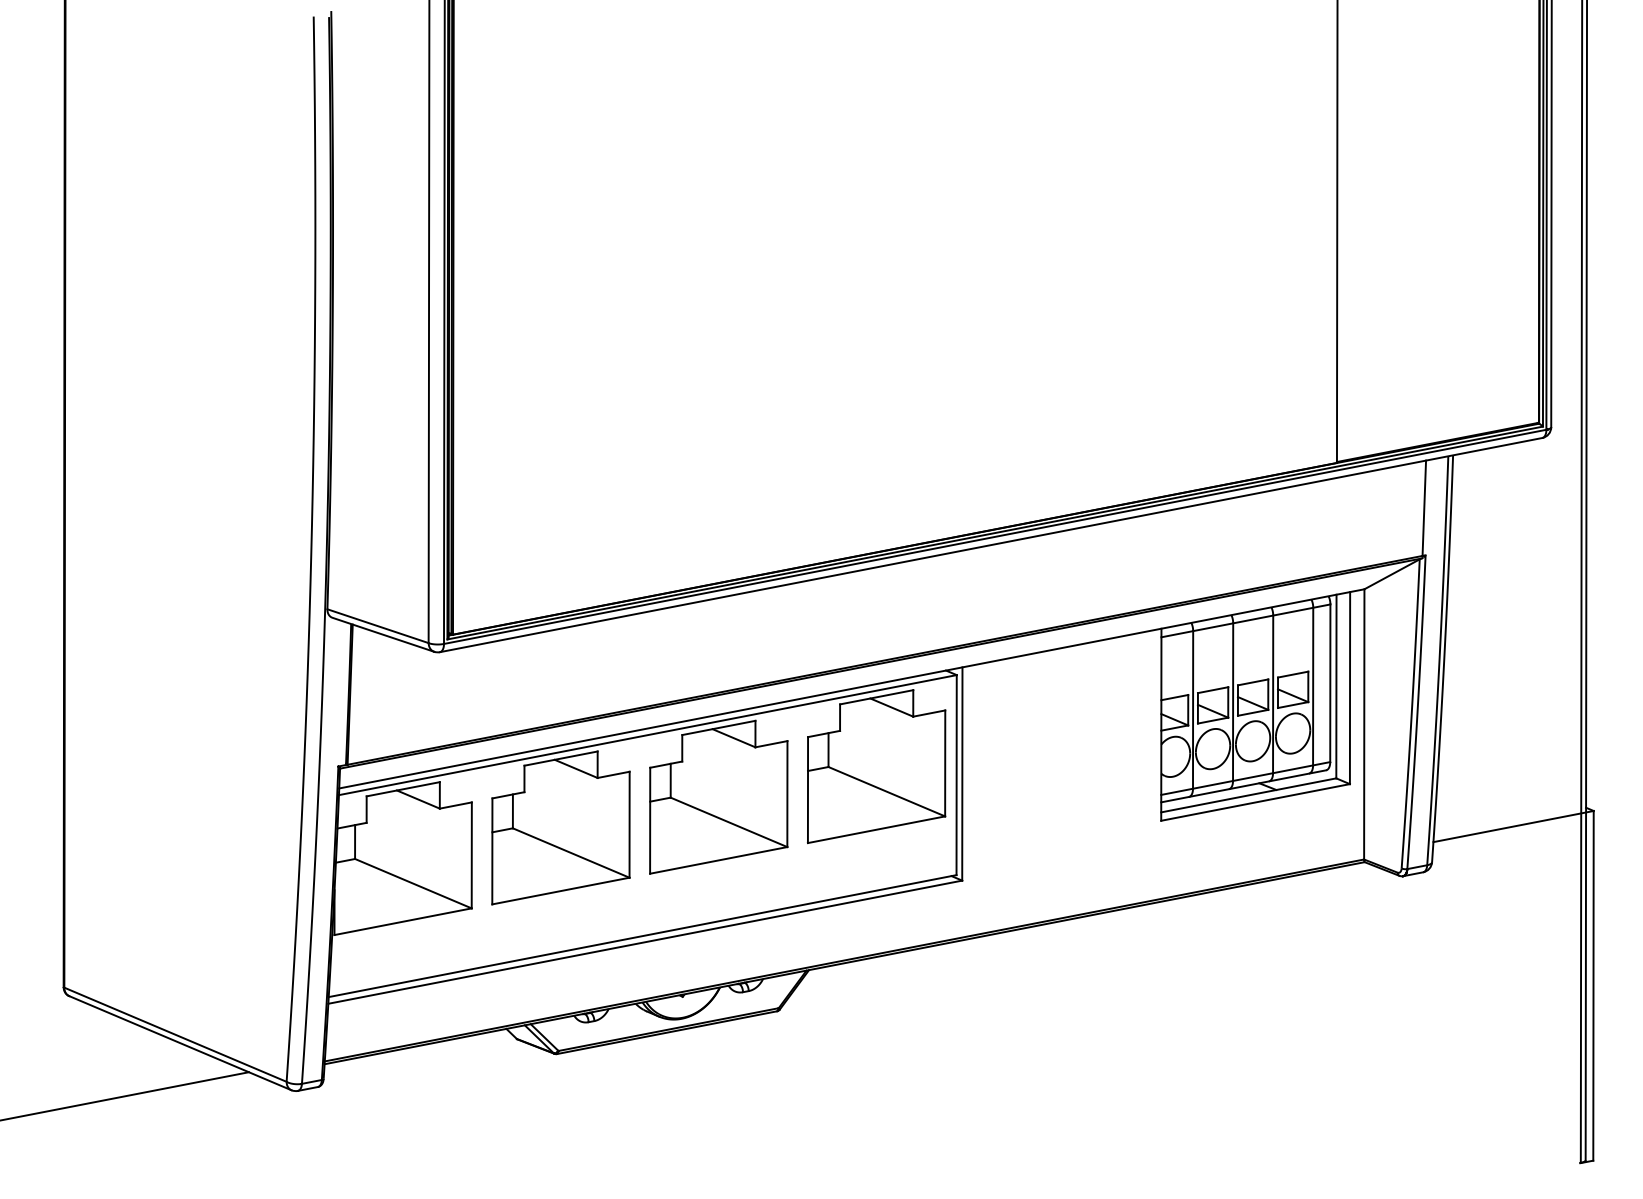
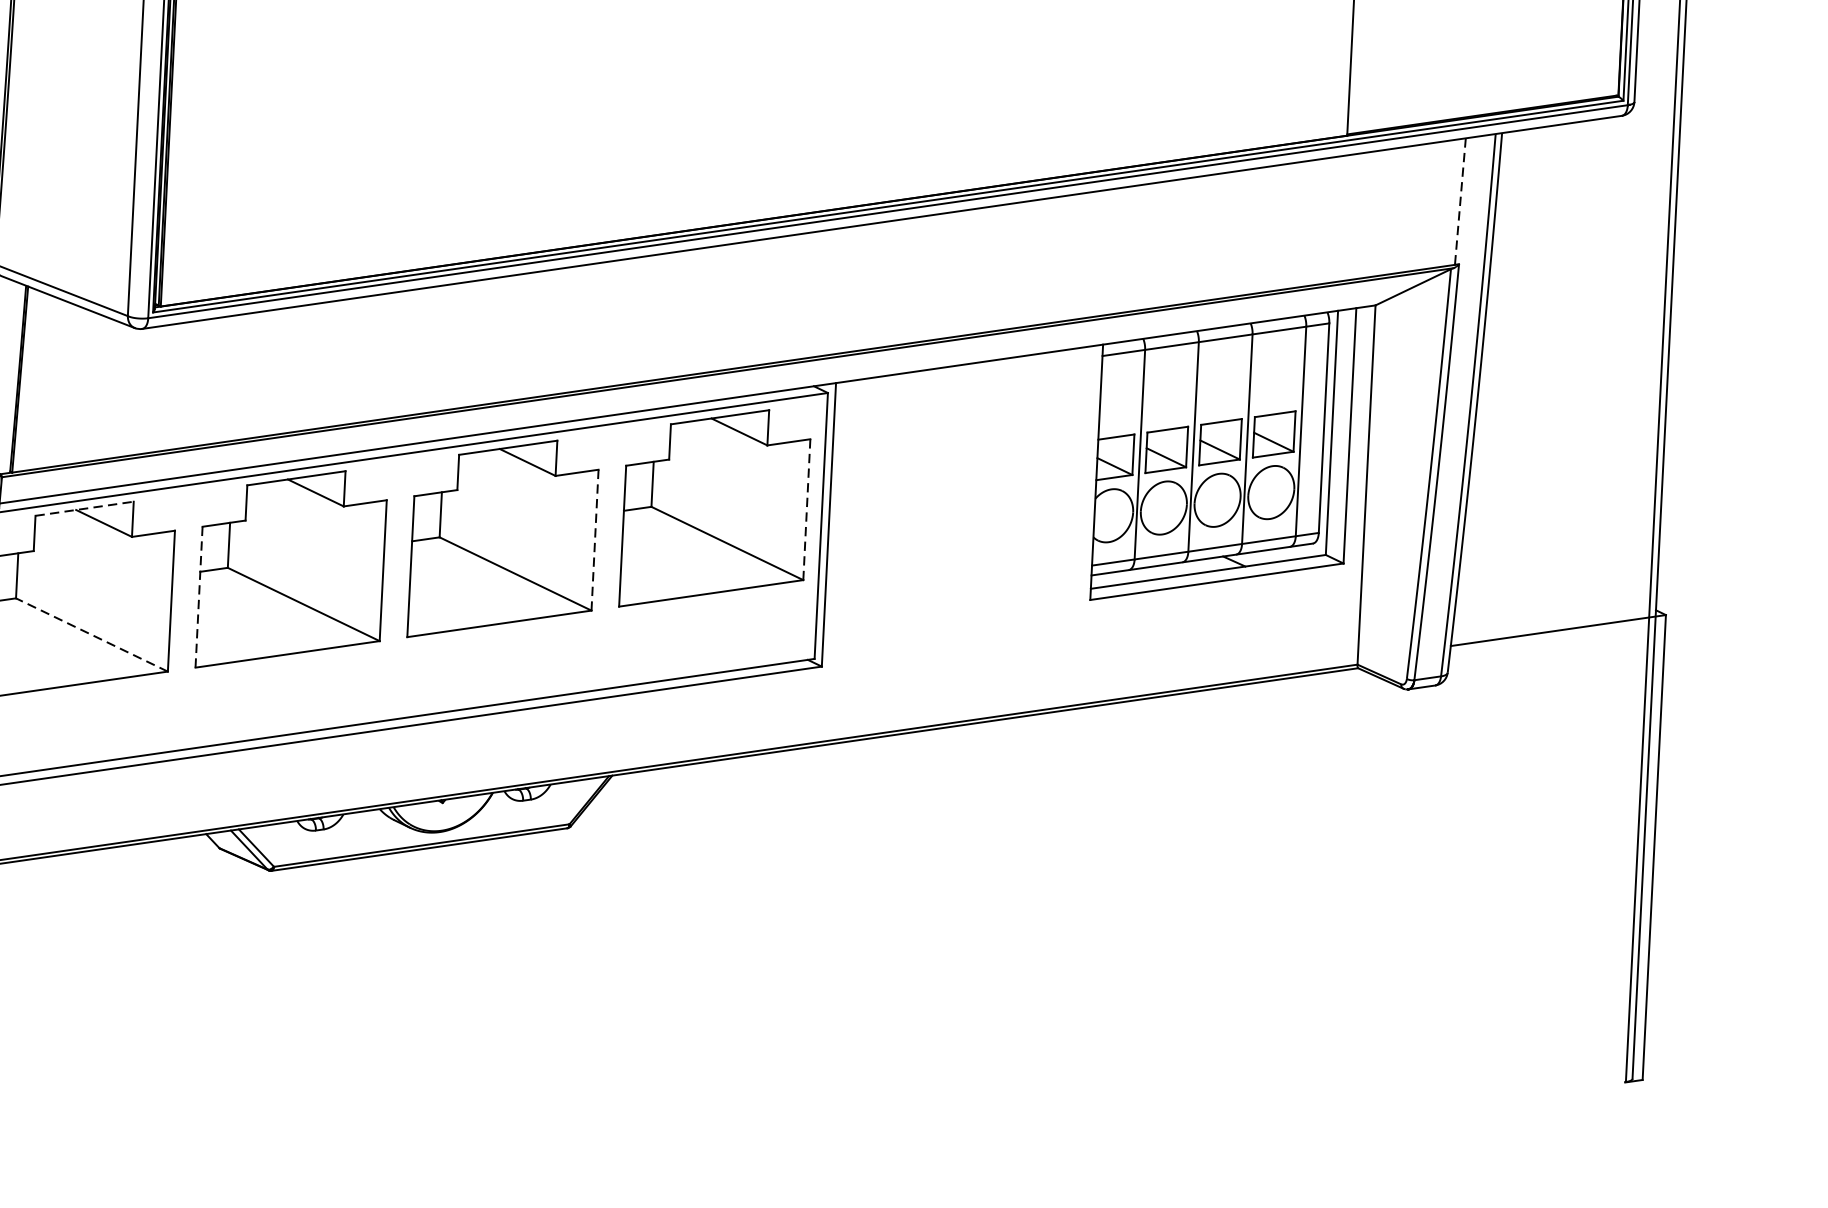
line: (1424, 508) -> (1460, 201), solid -> dashed
line: (945, 763) -> (807, 509), solid -> dashed
line: (403, 789) -> (84, 509), solid -> dashed
line: (787, 794) -> (595, 540), solid -> dashed
line: (492, 851) -> (199, 597), solid -> dashed
line: (412, 883) -> (90, 634), solid -> dashed

